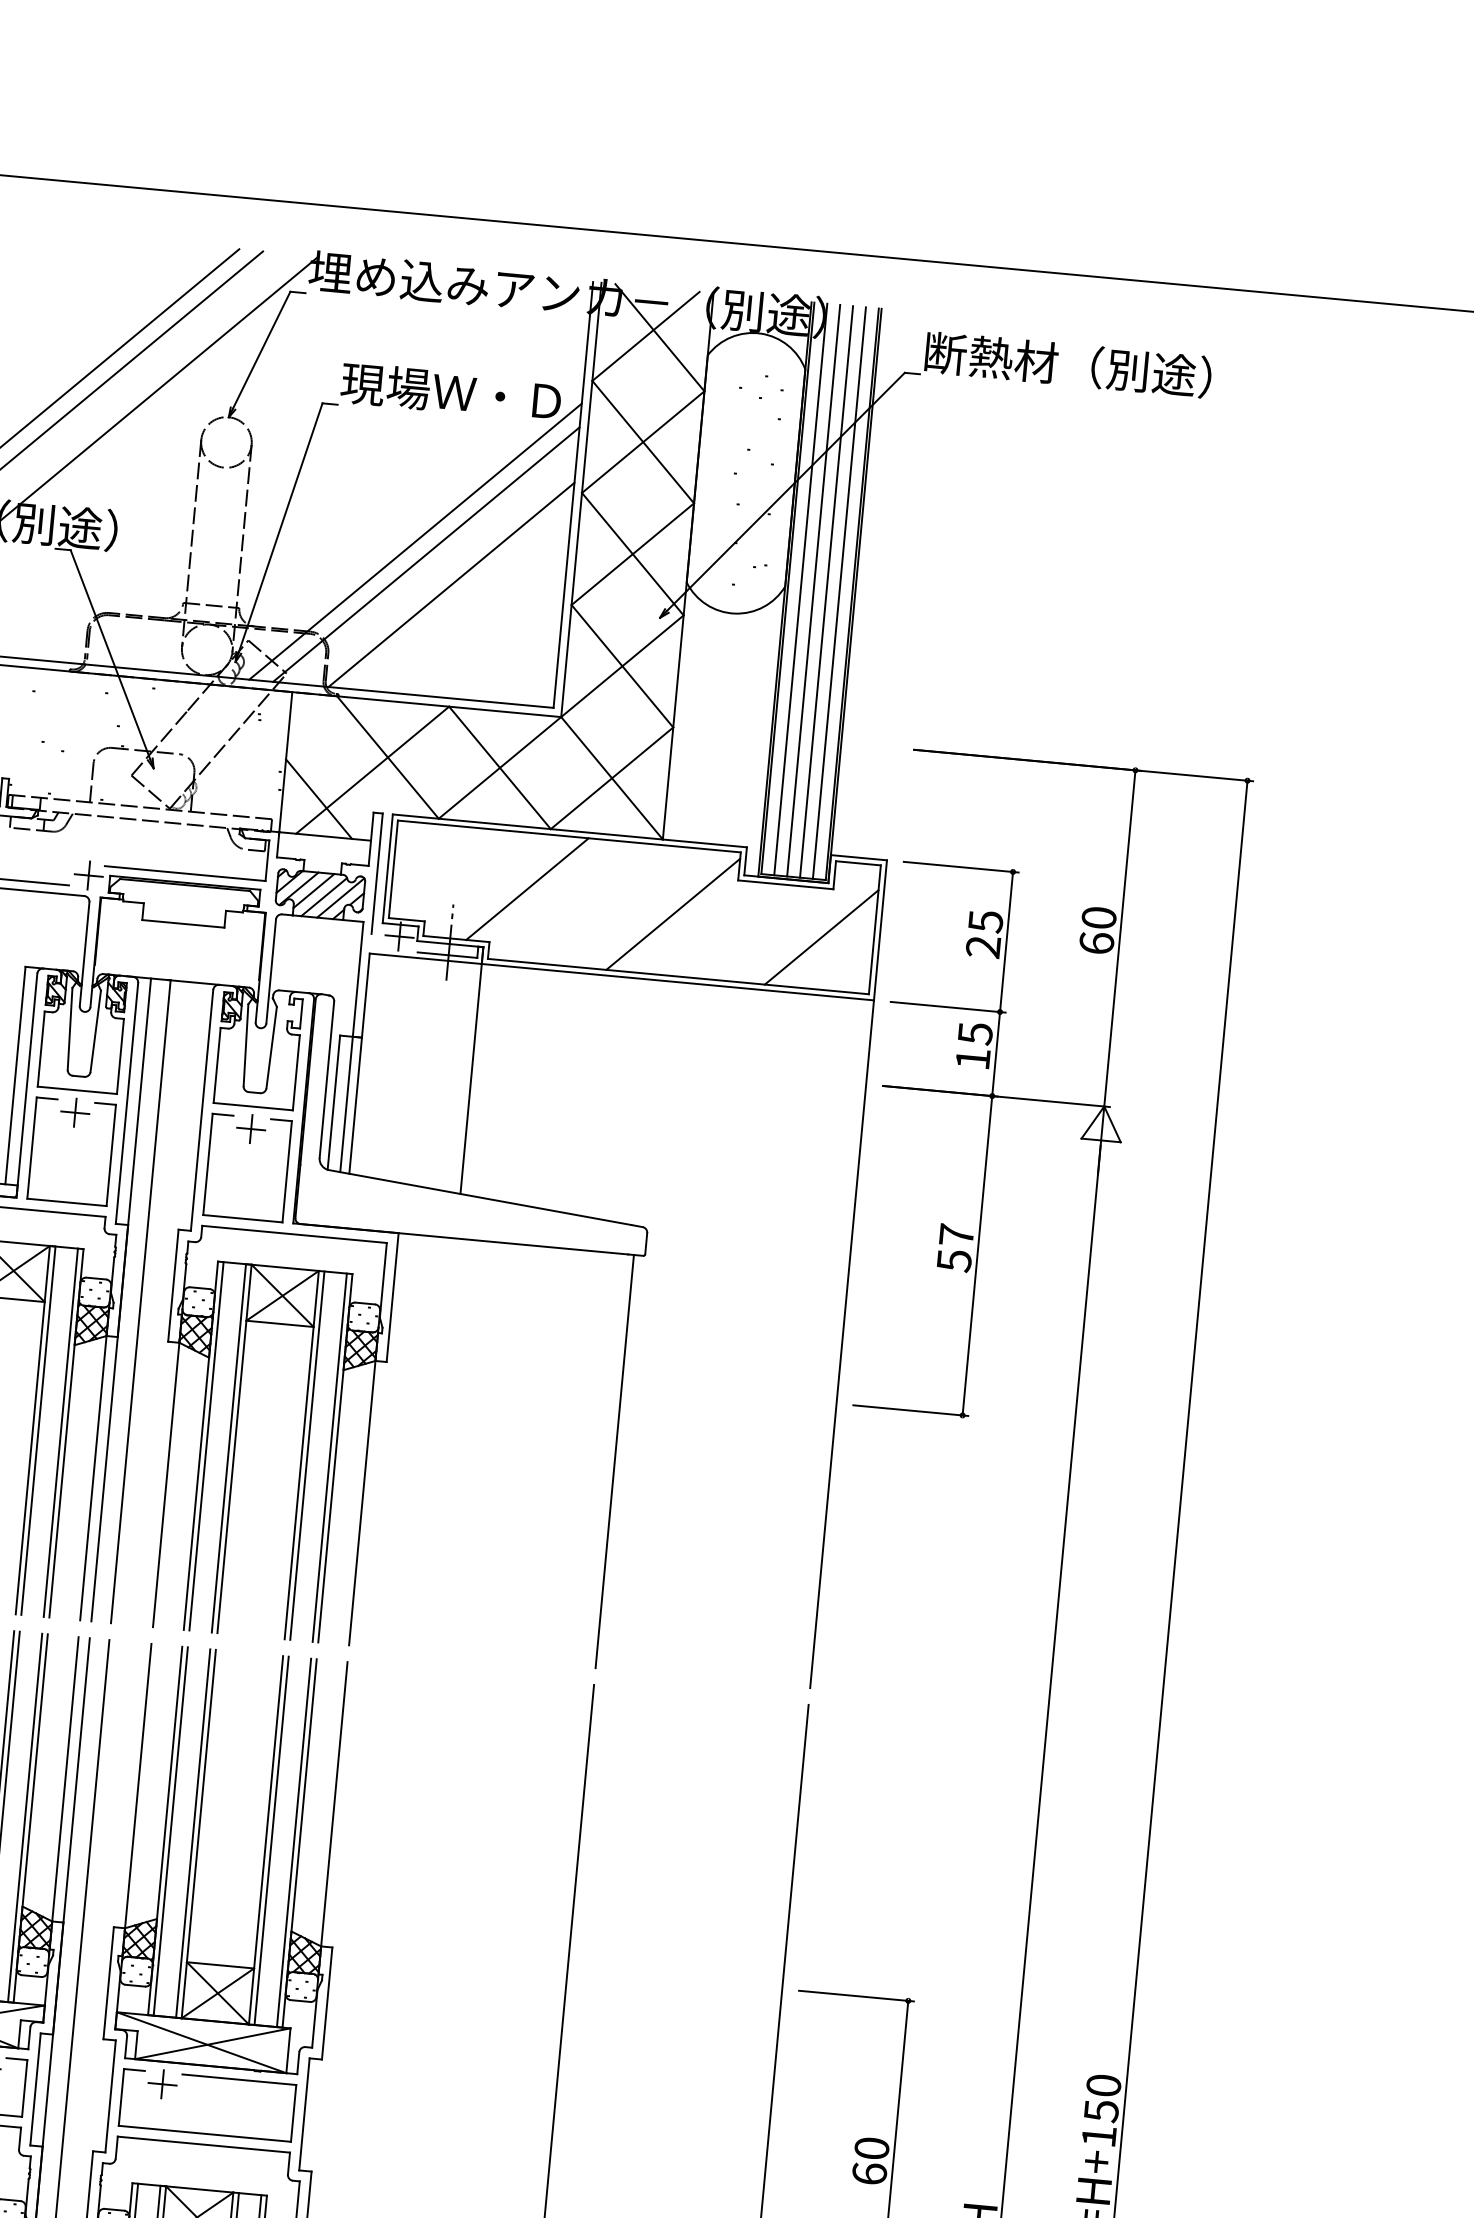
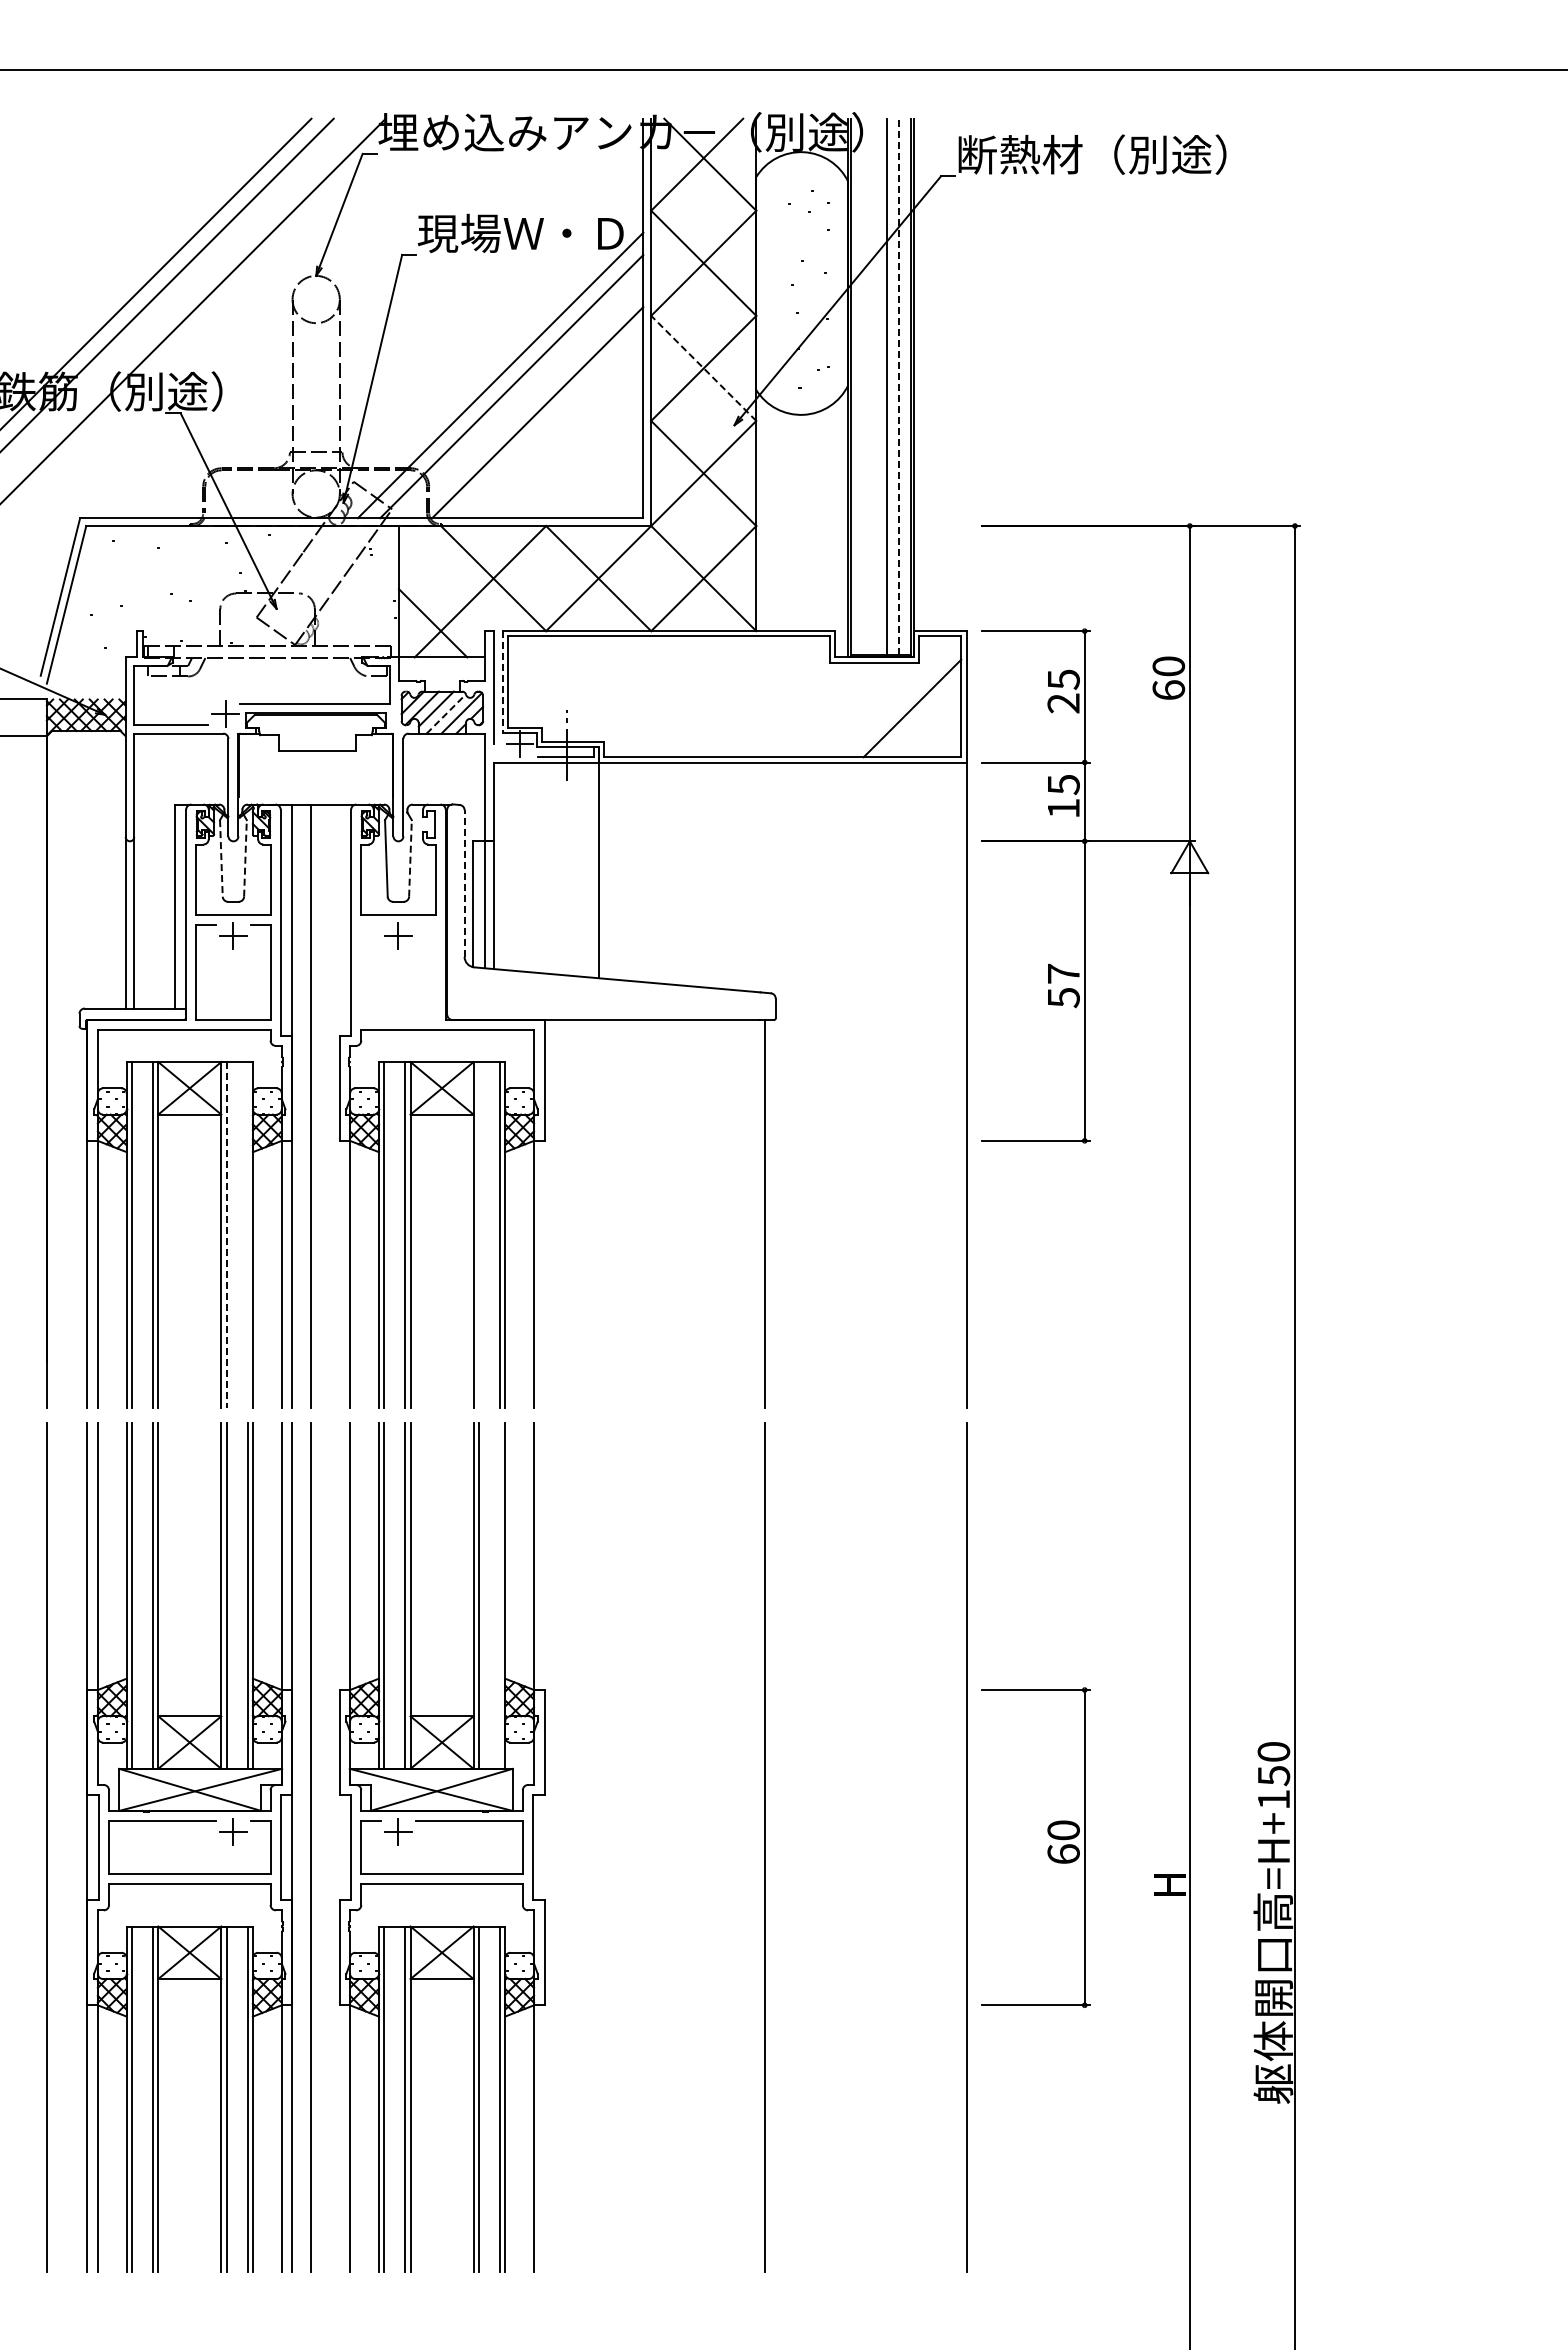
line: (632, 554) -> (703, 368), solid -> dashed
line: (800, 589) -> (862, 386), removed
line: (814, 590) -> (875, 386), removed
line: (839, 592) -> (899, 386), solid -> dashed
line: (388, 869) -> (503, 682), solid -> dashed
line: (527, 888) -> (634, 688), removed
line: (324, 896) -> (446, 713), solid -> dashed
line: (673, 913) -> (772, 699), removed
line: (70, 1029) -> (221, 858), solid -> dashed
line: (95, 1030) -> (245, 857), solid -> dashed
line: (271, 1046) -> (410, 857), solid -> dashed
line: (326, 1079) -> (464, 883), solid -> dashed
part: (208, 1164) -> (361, 972), removed
line: (38, 1430) -> (226, 1234), solid -> dashed
line: (60, 1432) -> (247, 1234), removed
line: (307, 1455) -> (478, 1234), removed
line: (293, 1842) -> (499, 1595), removed

